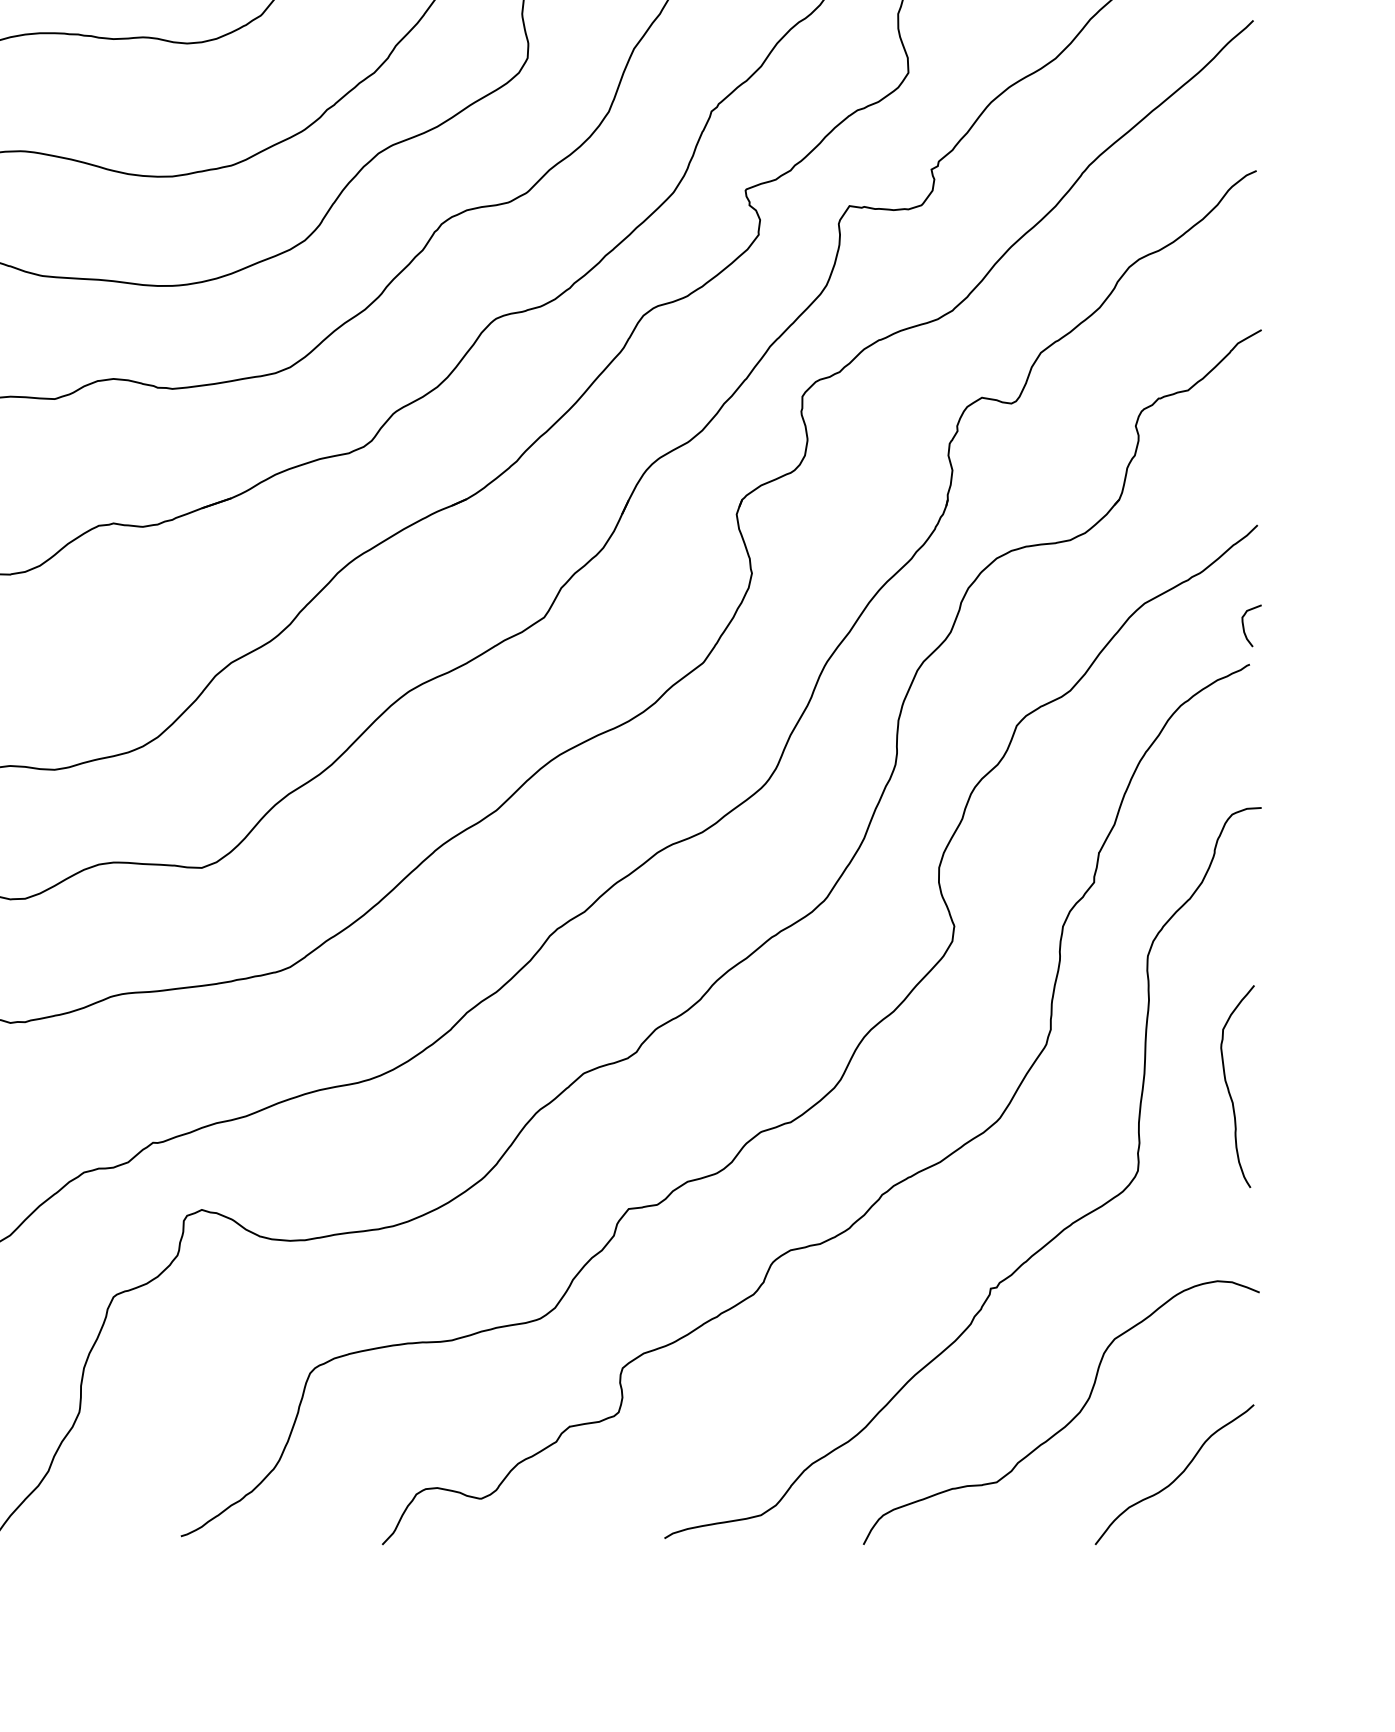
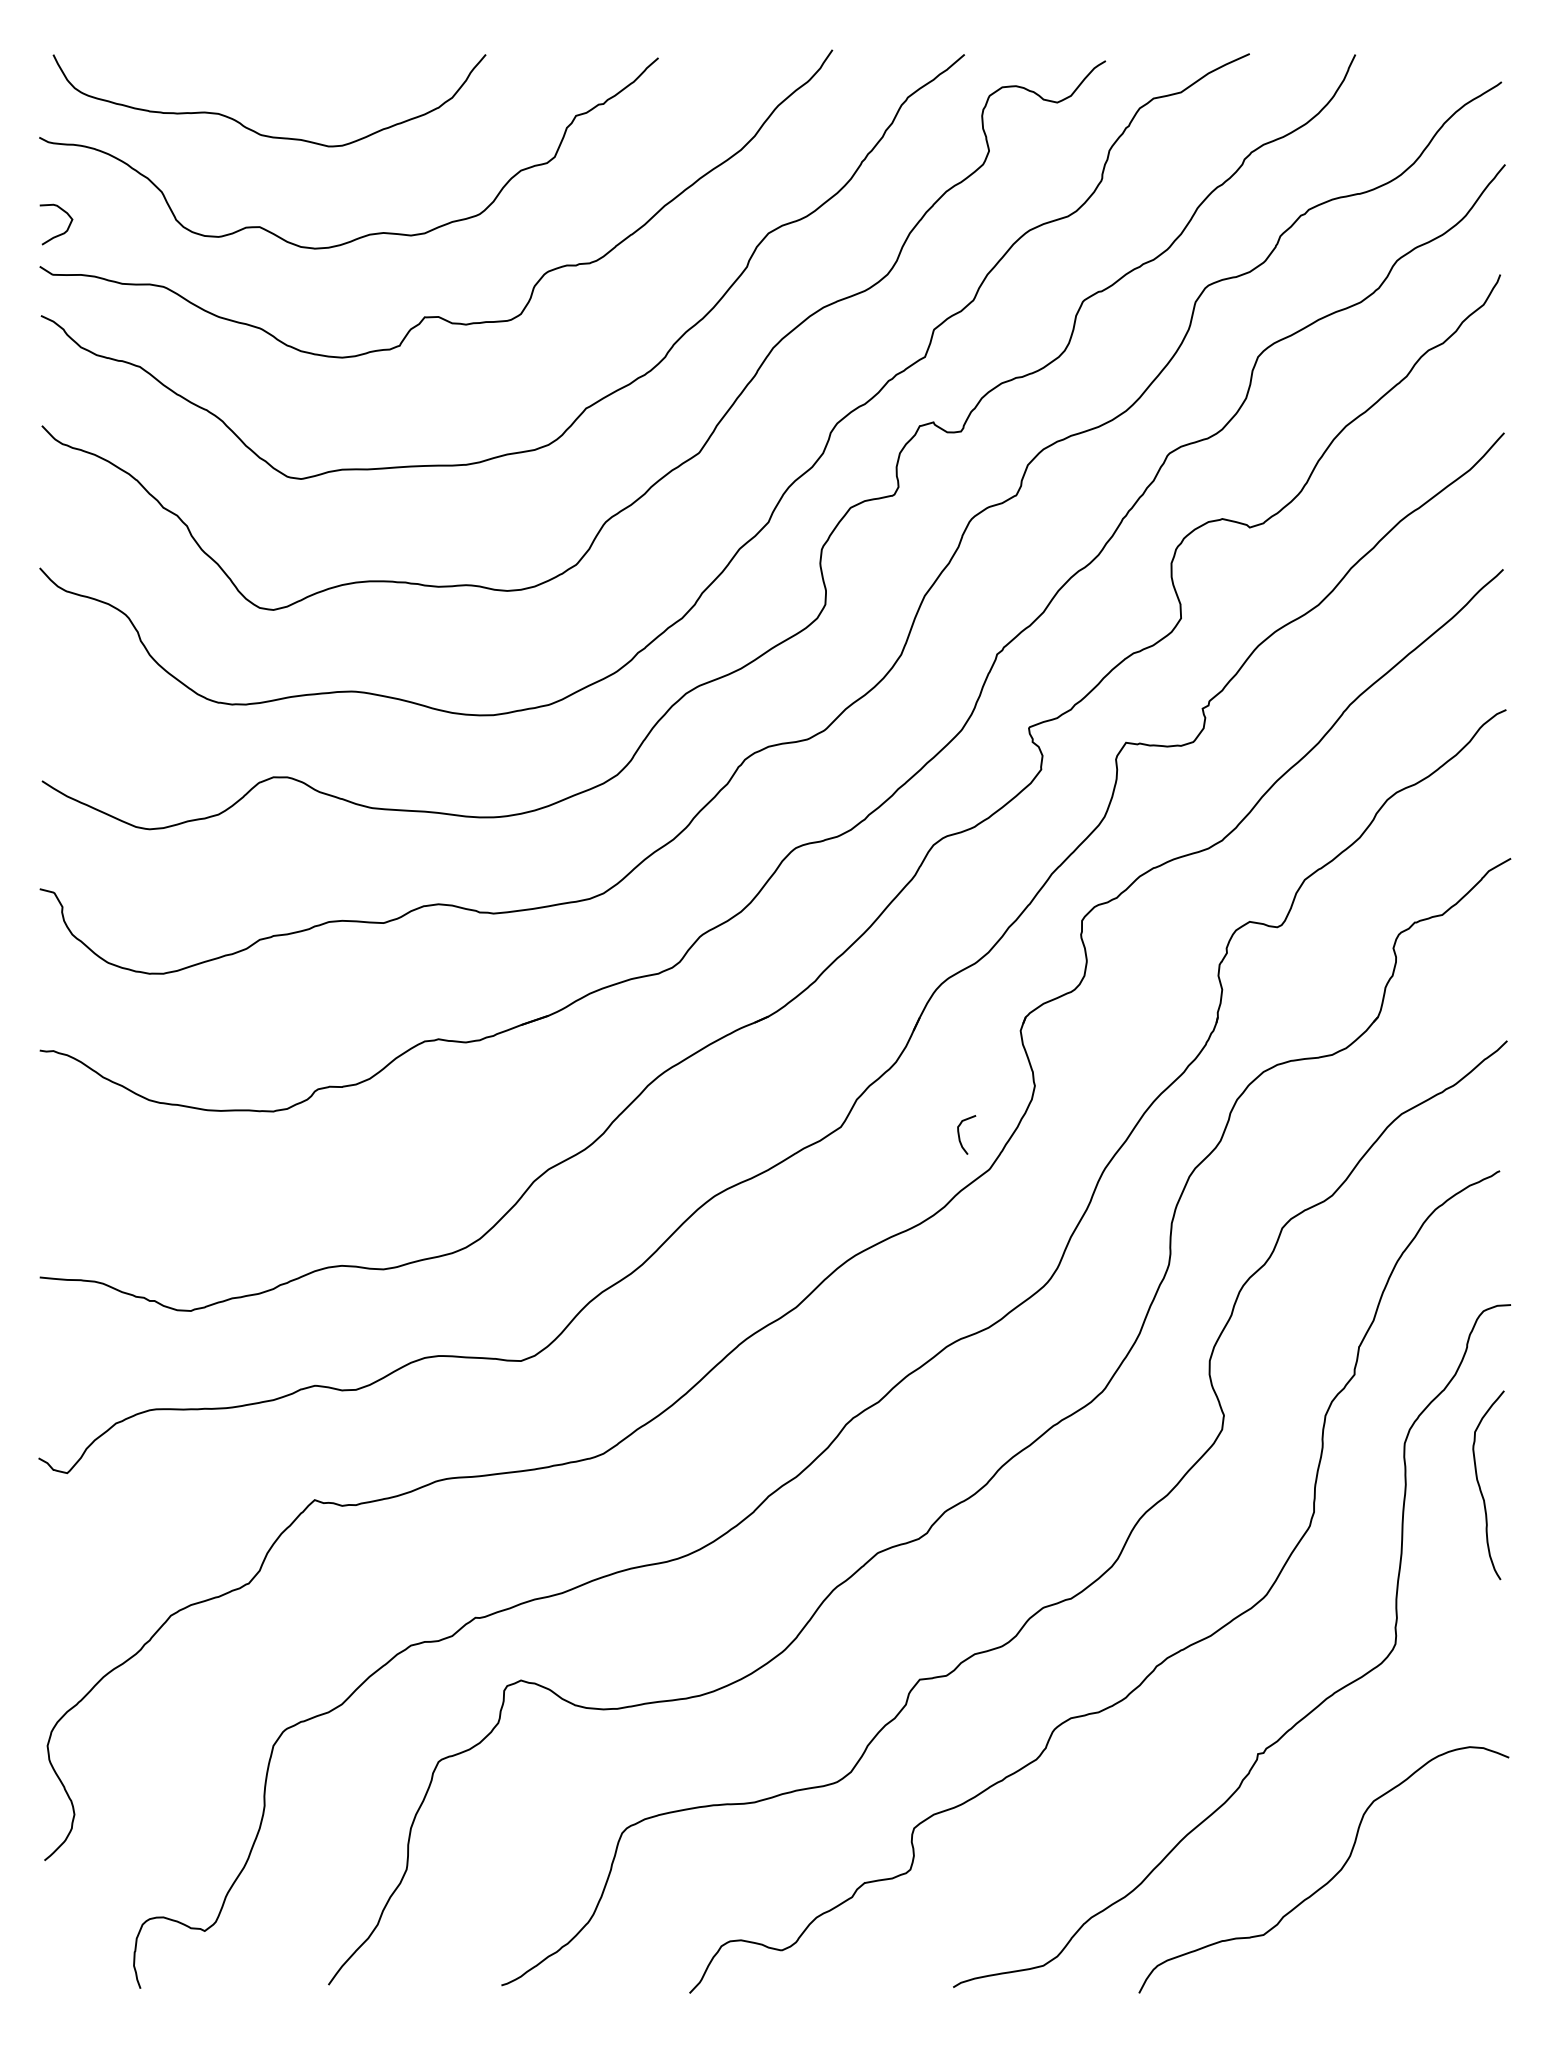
curve: (1245, 628) -> (960, 1137), moved
curve: (1228, 1086) -> (1480, 1485), moved
curve: (1177, 1476) -> (1432, 1929), removed

